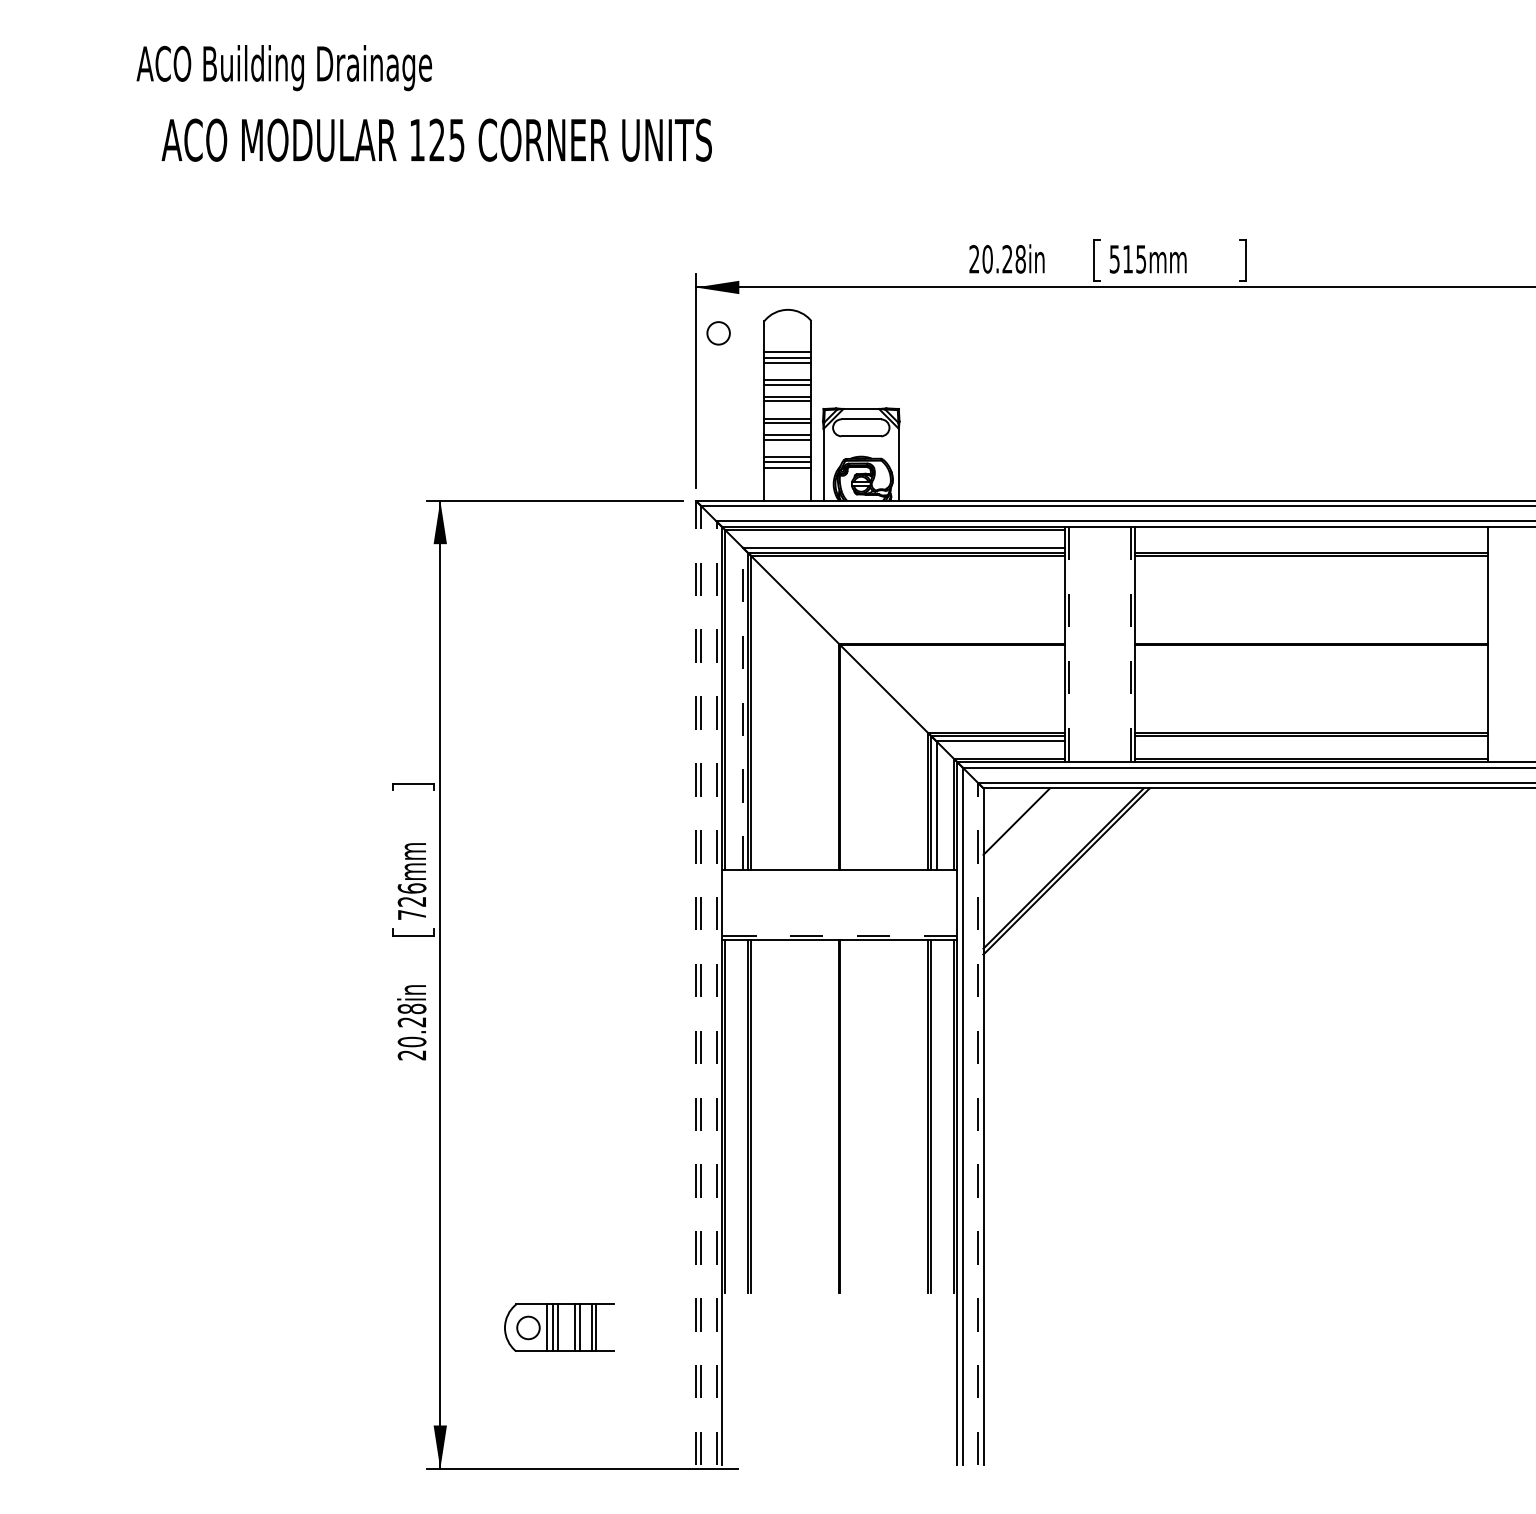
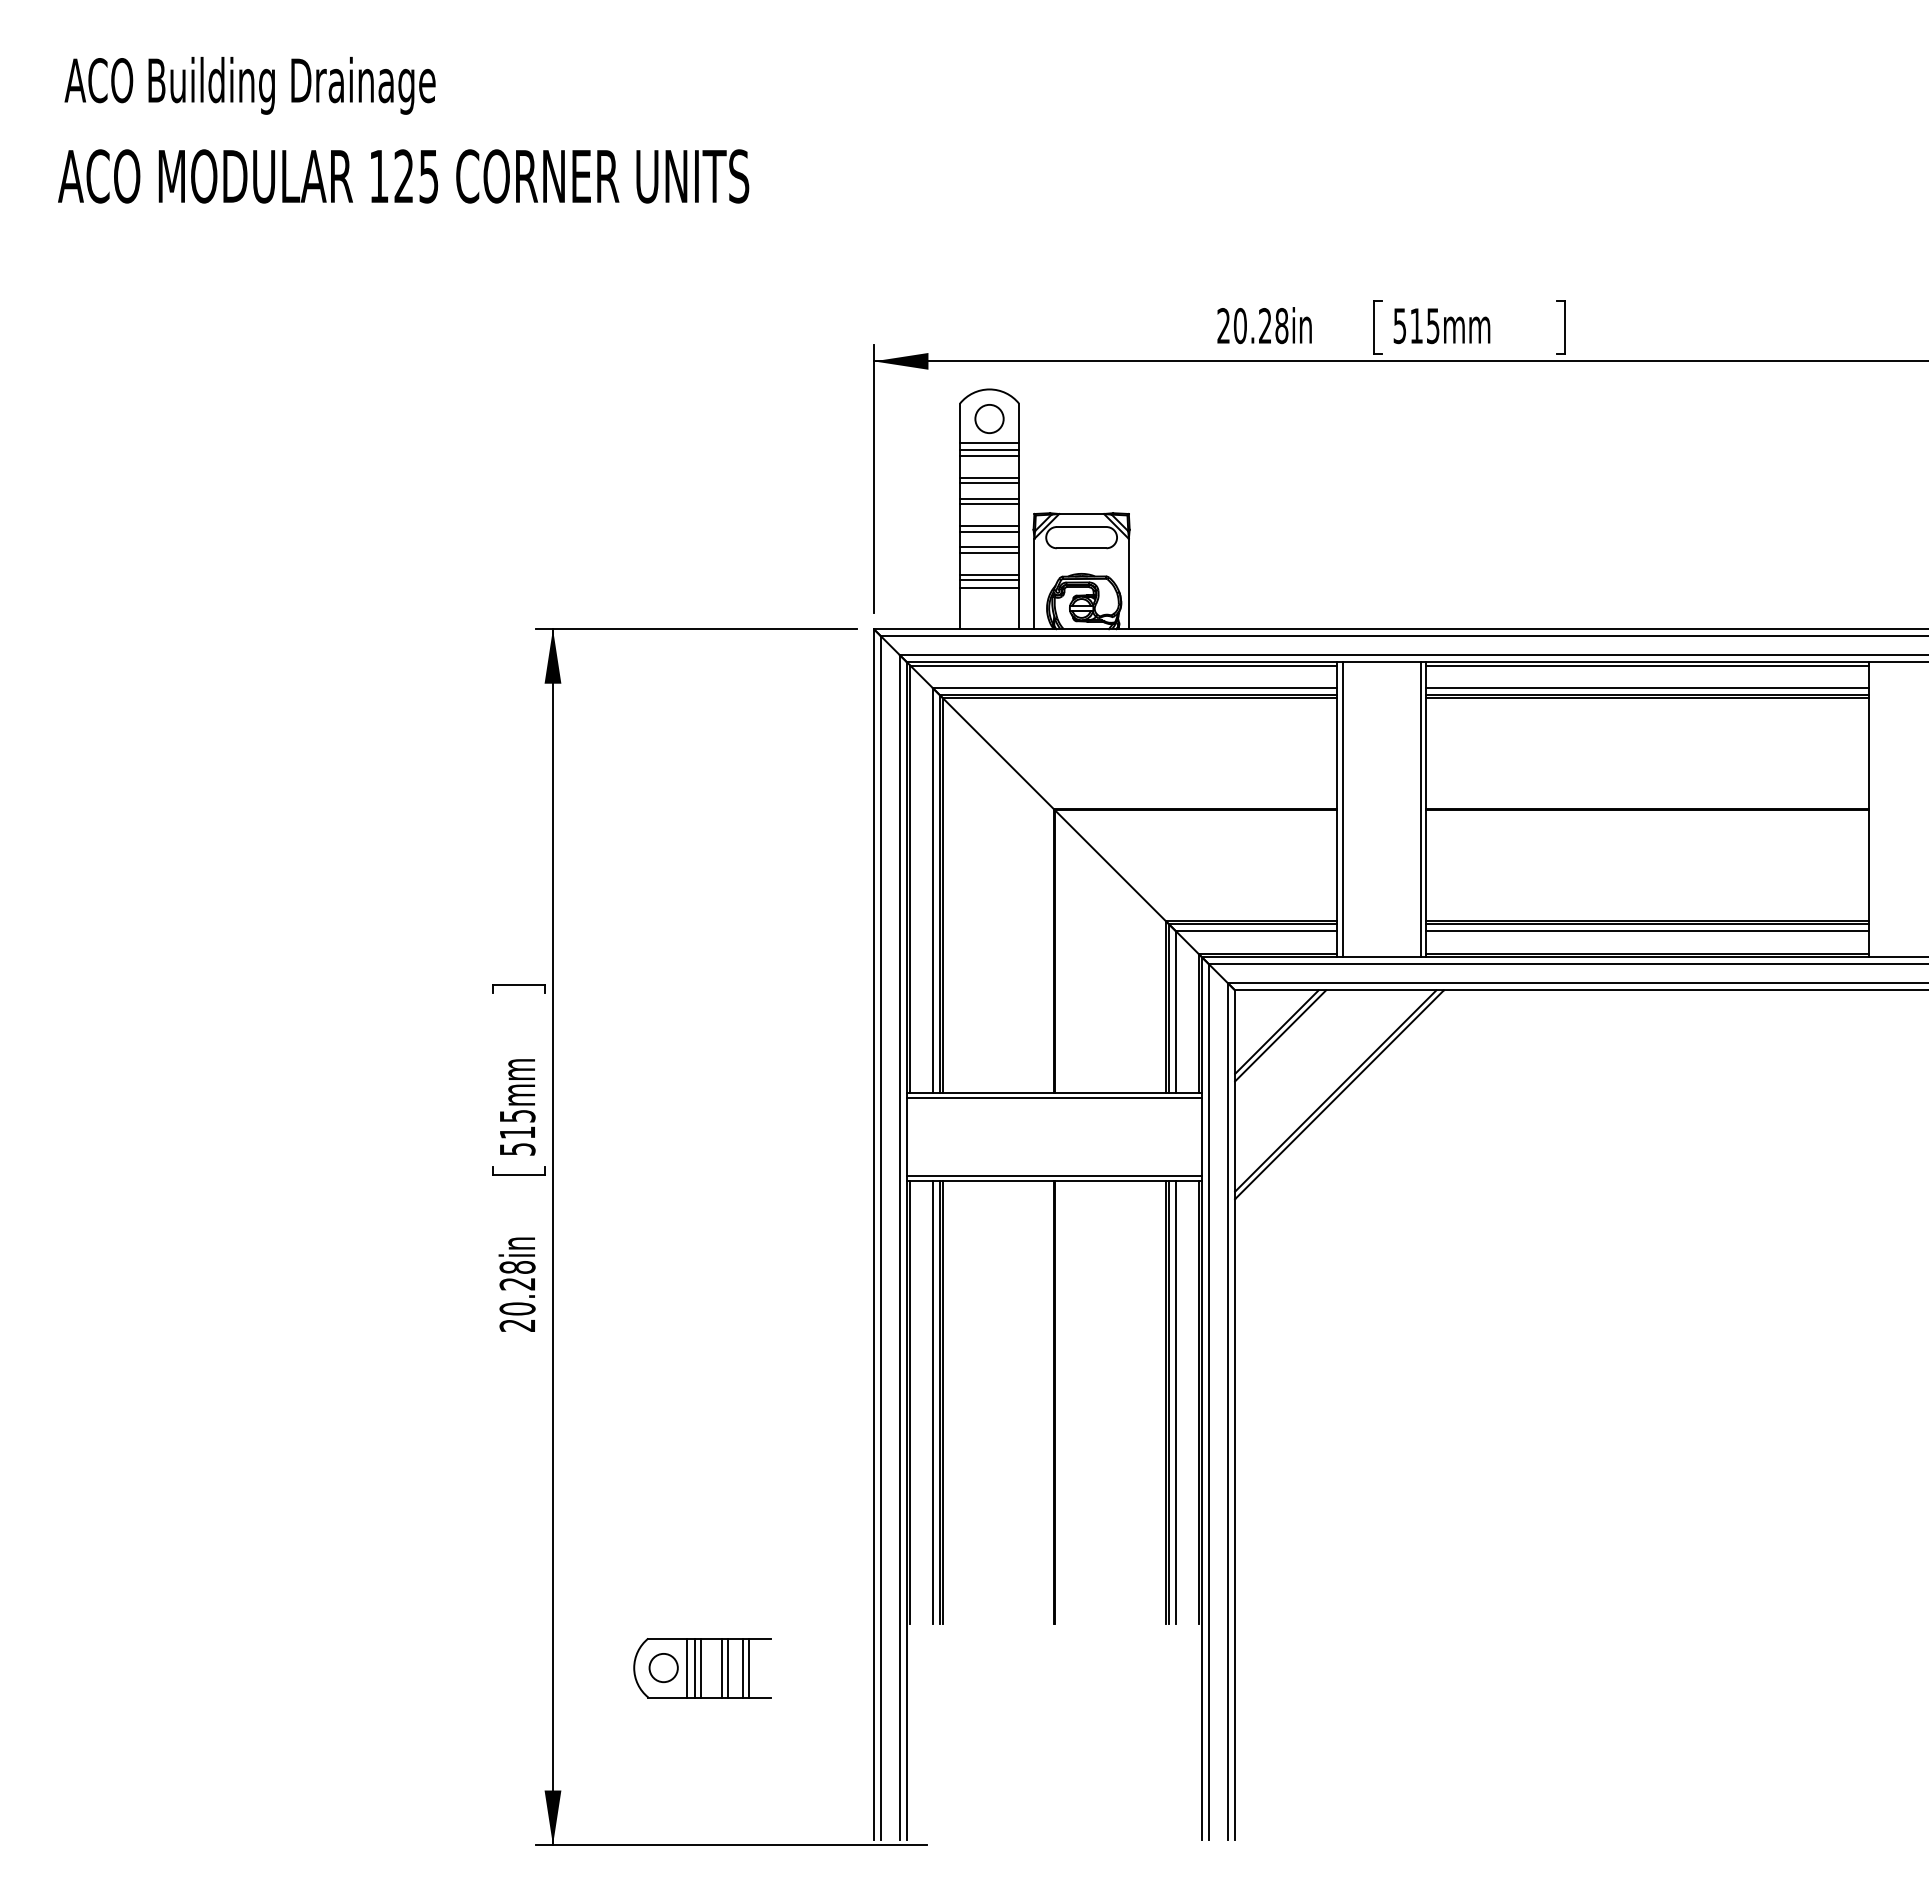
text: (283, 67) -> (249, 85), moved
text: (436, 140) -> (403, 176), moved
circle: (718, 332) -> (989, 418), moved
line: (1311, 529) -> (1646, 665), added
line: (1311, 547) -> (1646, 688), added
line: (1069, 644) -> (1342, 809), dashed -> solid
line: (1131, 644) -> (1420, 809), dashed -> solid
line: (742, 708) -> (932, 889), dashed -> solid
line: (1311, 741) -> (1646, 931), added
line: (1019, 824) -> (1280, 1035), added
line: (839, 873) -> (1054, 1097), added
text: (412, 901) -> (517, 1132), 726mm -> 515mm
line: (839, 935) -> (1054, 1175), dashed -> solid
line: (695, 982) -> (873, 1234), dashed -> solid
line: (701, 985) -> (880, 1237), dashed -> solid
line: (716, 993) -> (899, 1247), dashed -> solid
line: (742, 1116) -> (932, 1402), added
line: (936, 1116) -> (1176, 1402), added
line: (978, 1123) -> (1228, 1411), dashed -> solid

